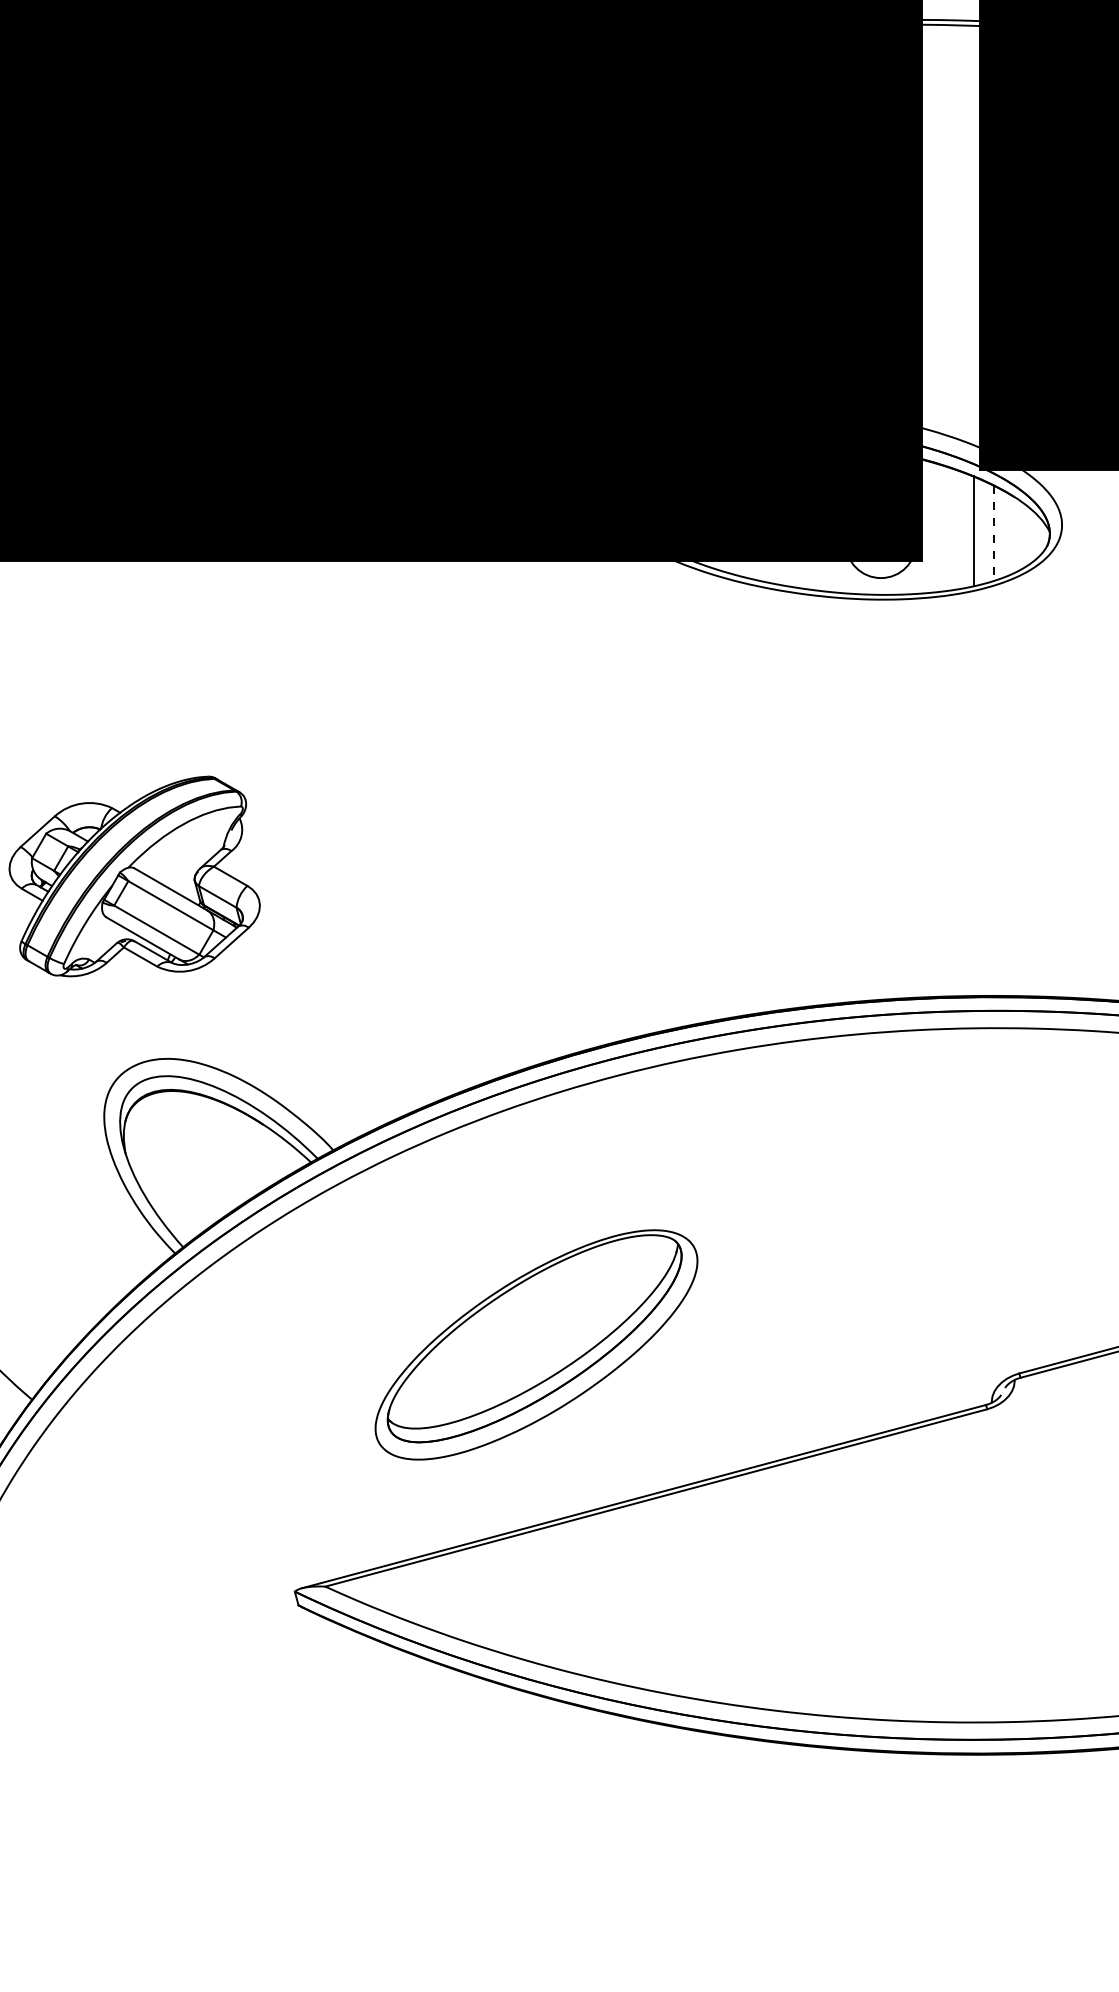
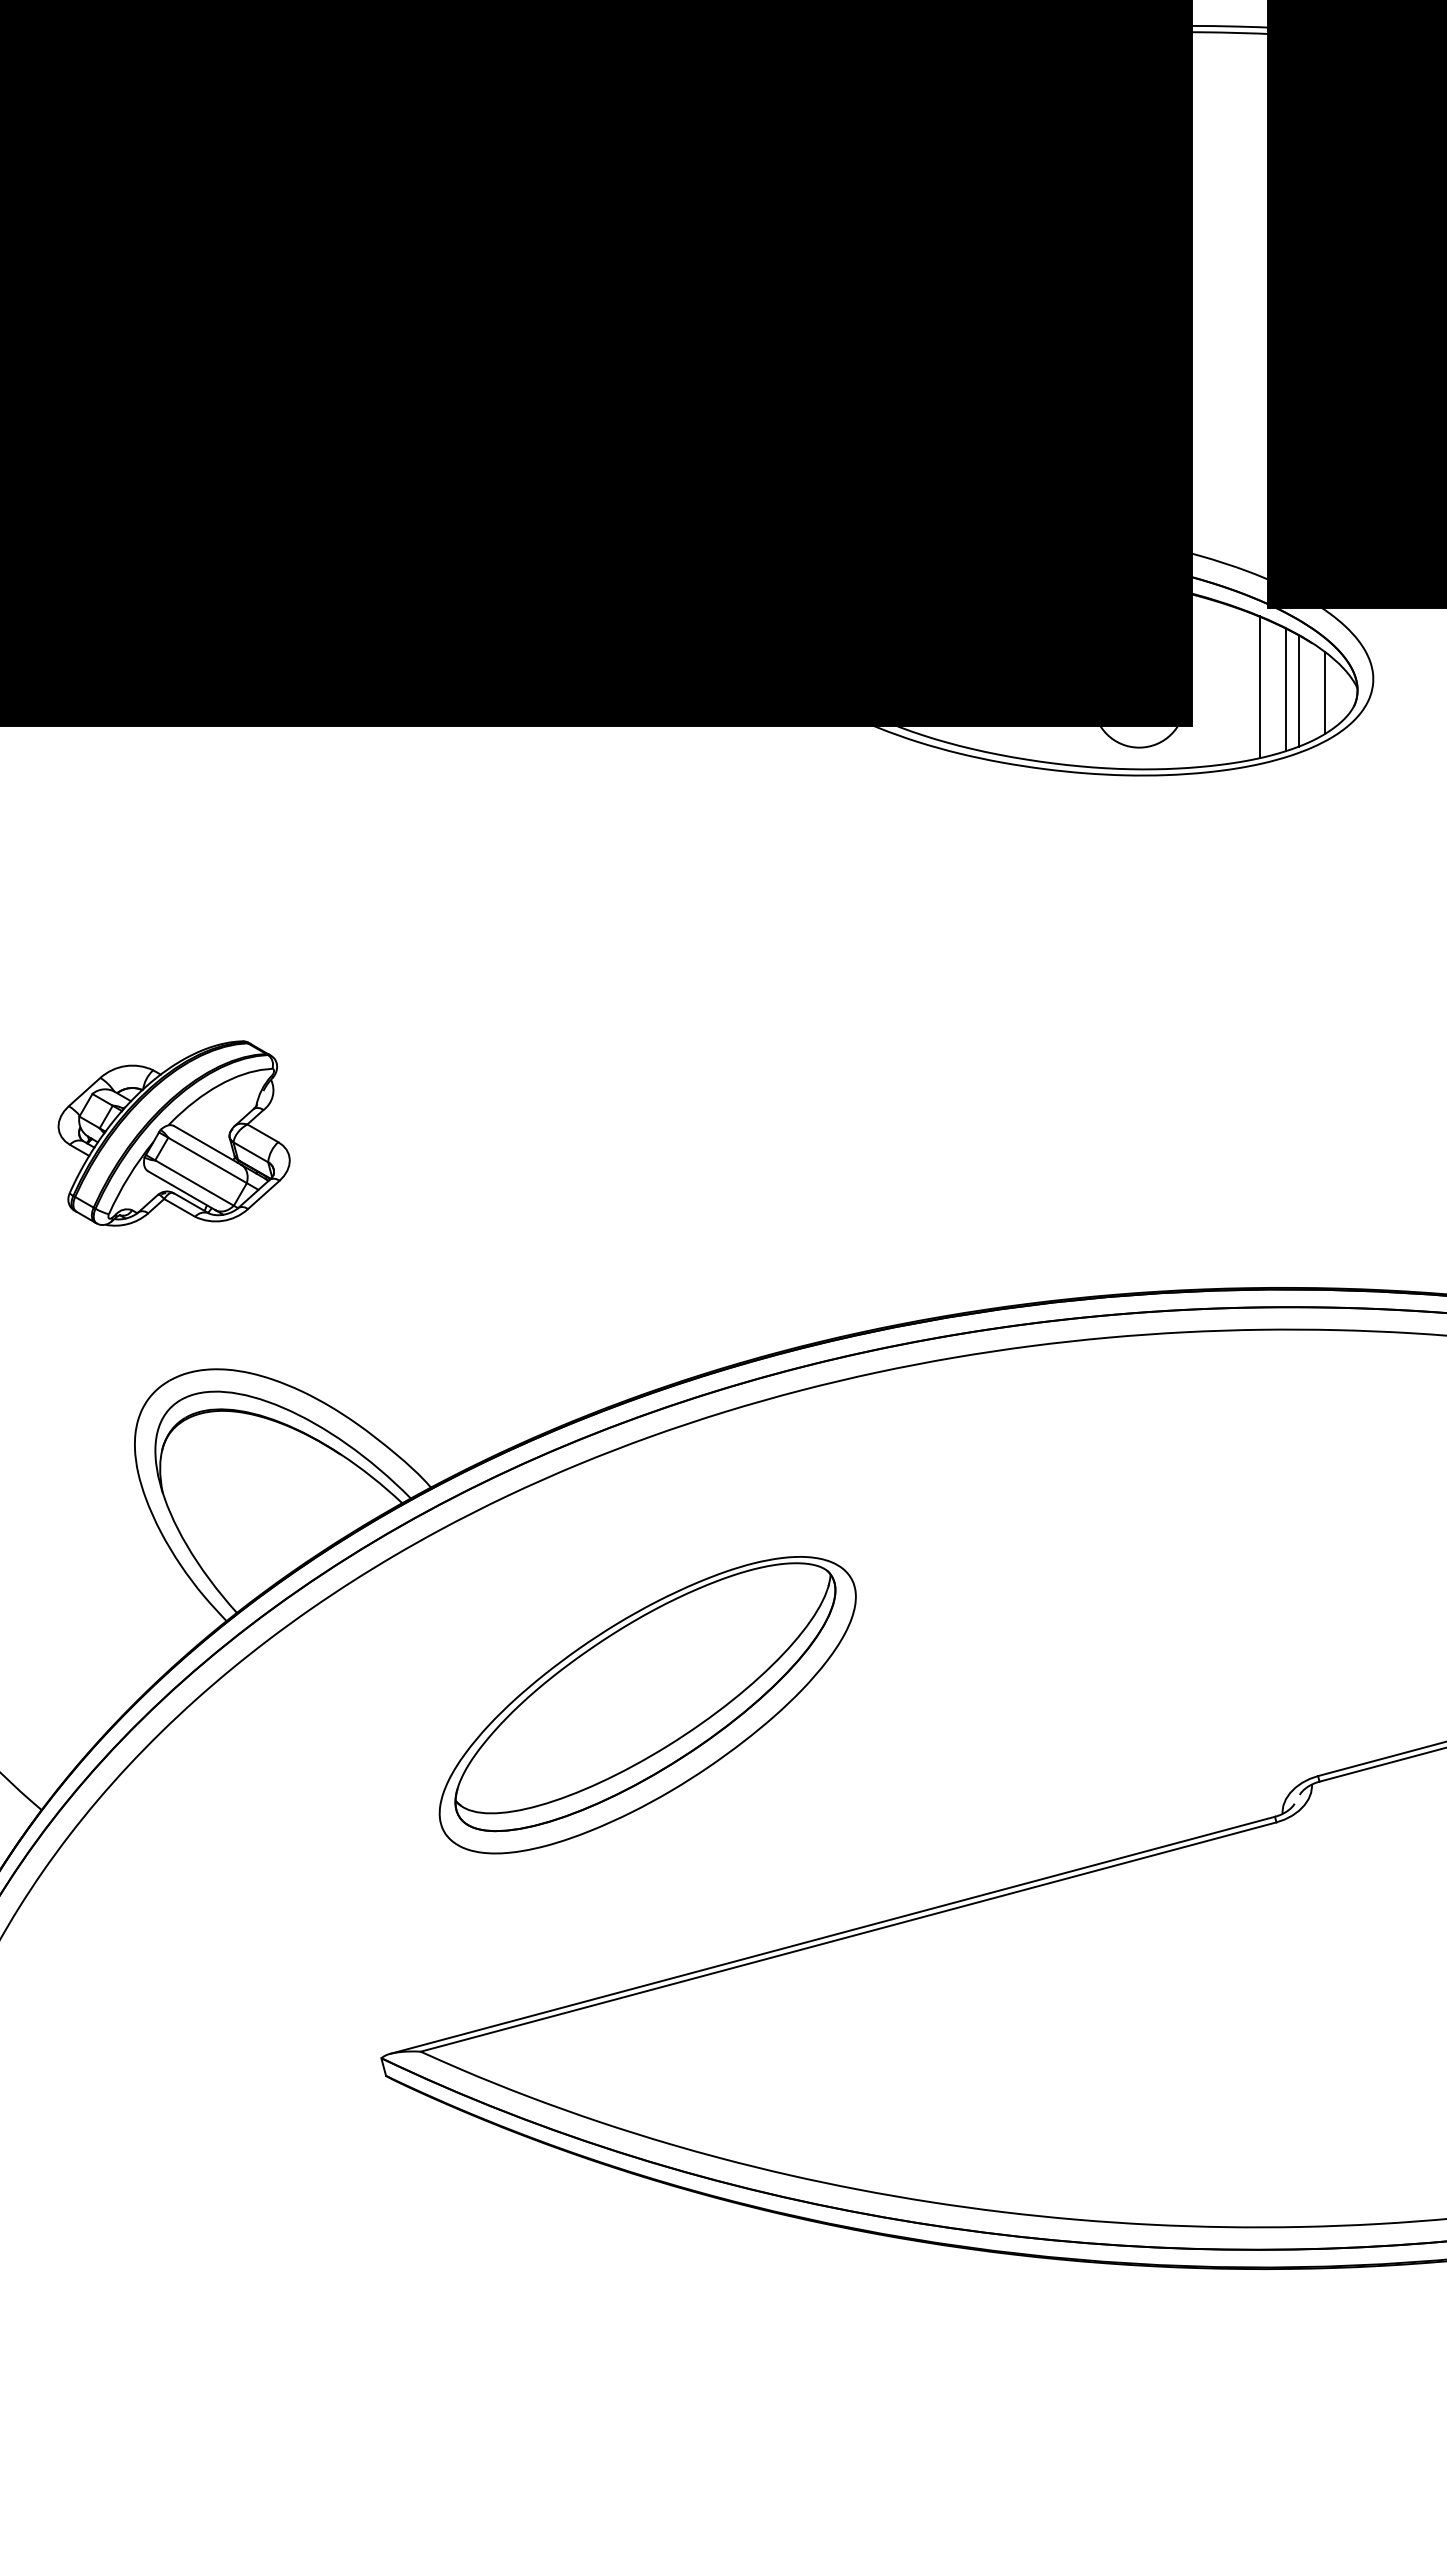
line: (994, 533) -> (1285, 690), dashed -> solid
line: (1004, 533) -> (1298, 690), added
line: (1025, 535) -> (1325, 692), added
part: (134, 876) -> (173, 1133), size x0.71
part: (536, 1345) -> (647, 1705), moved

